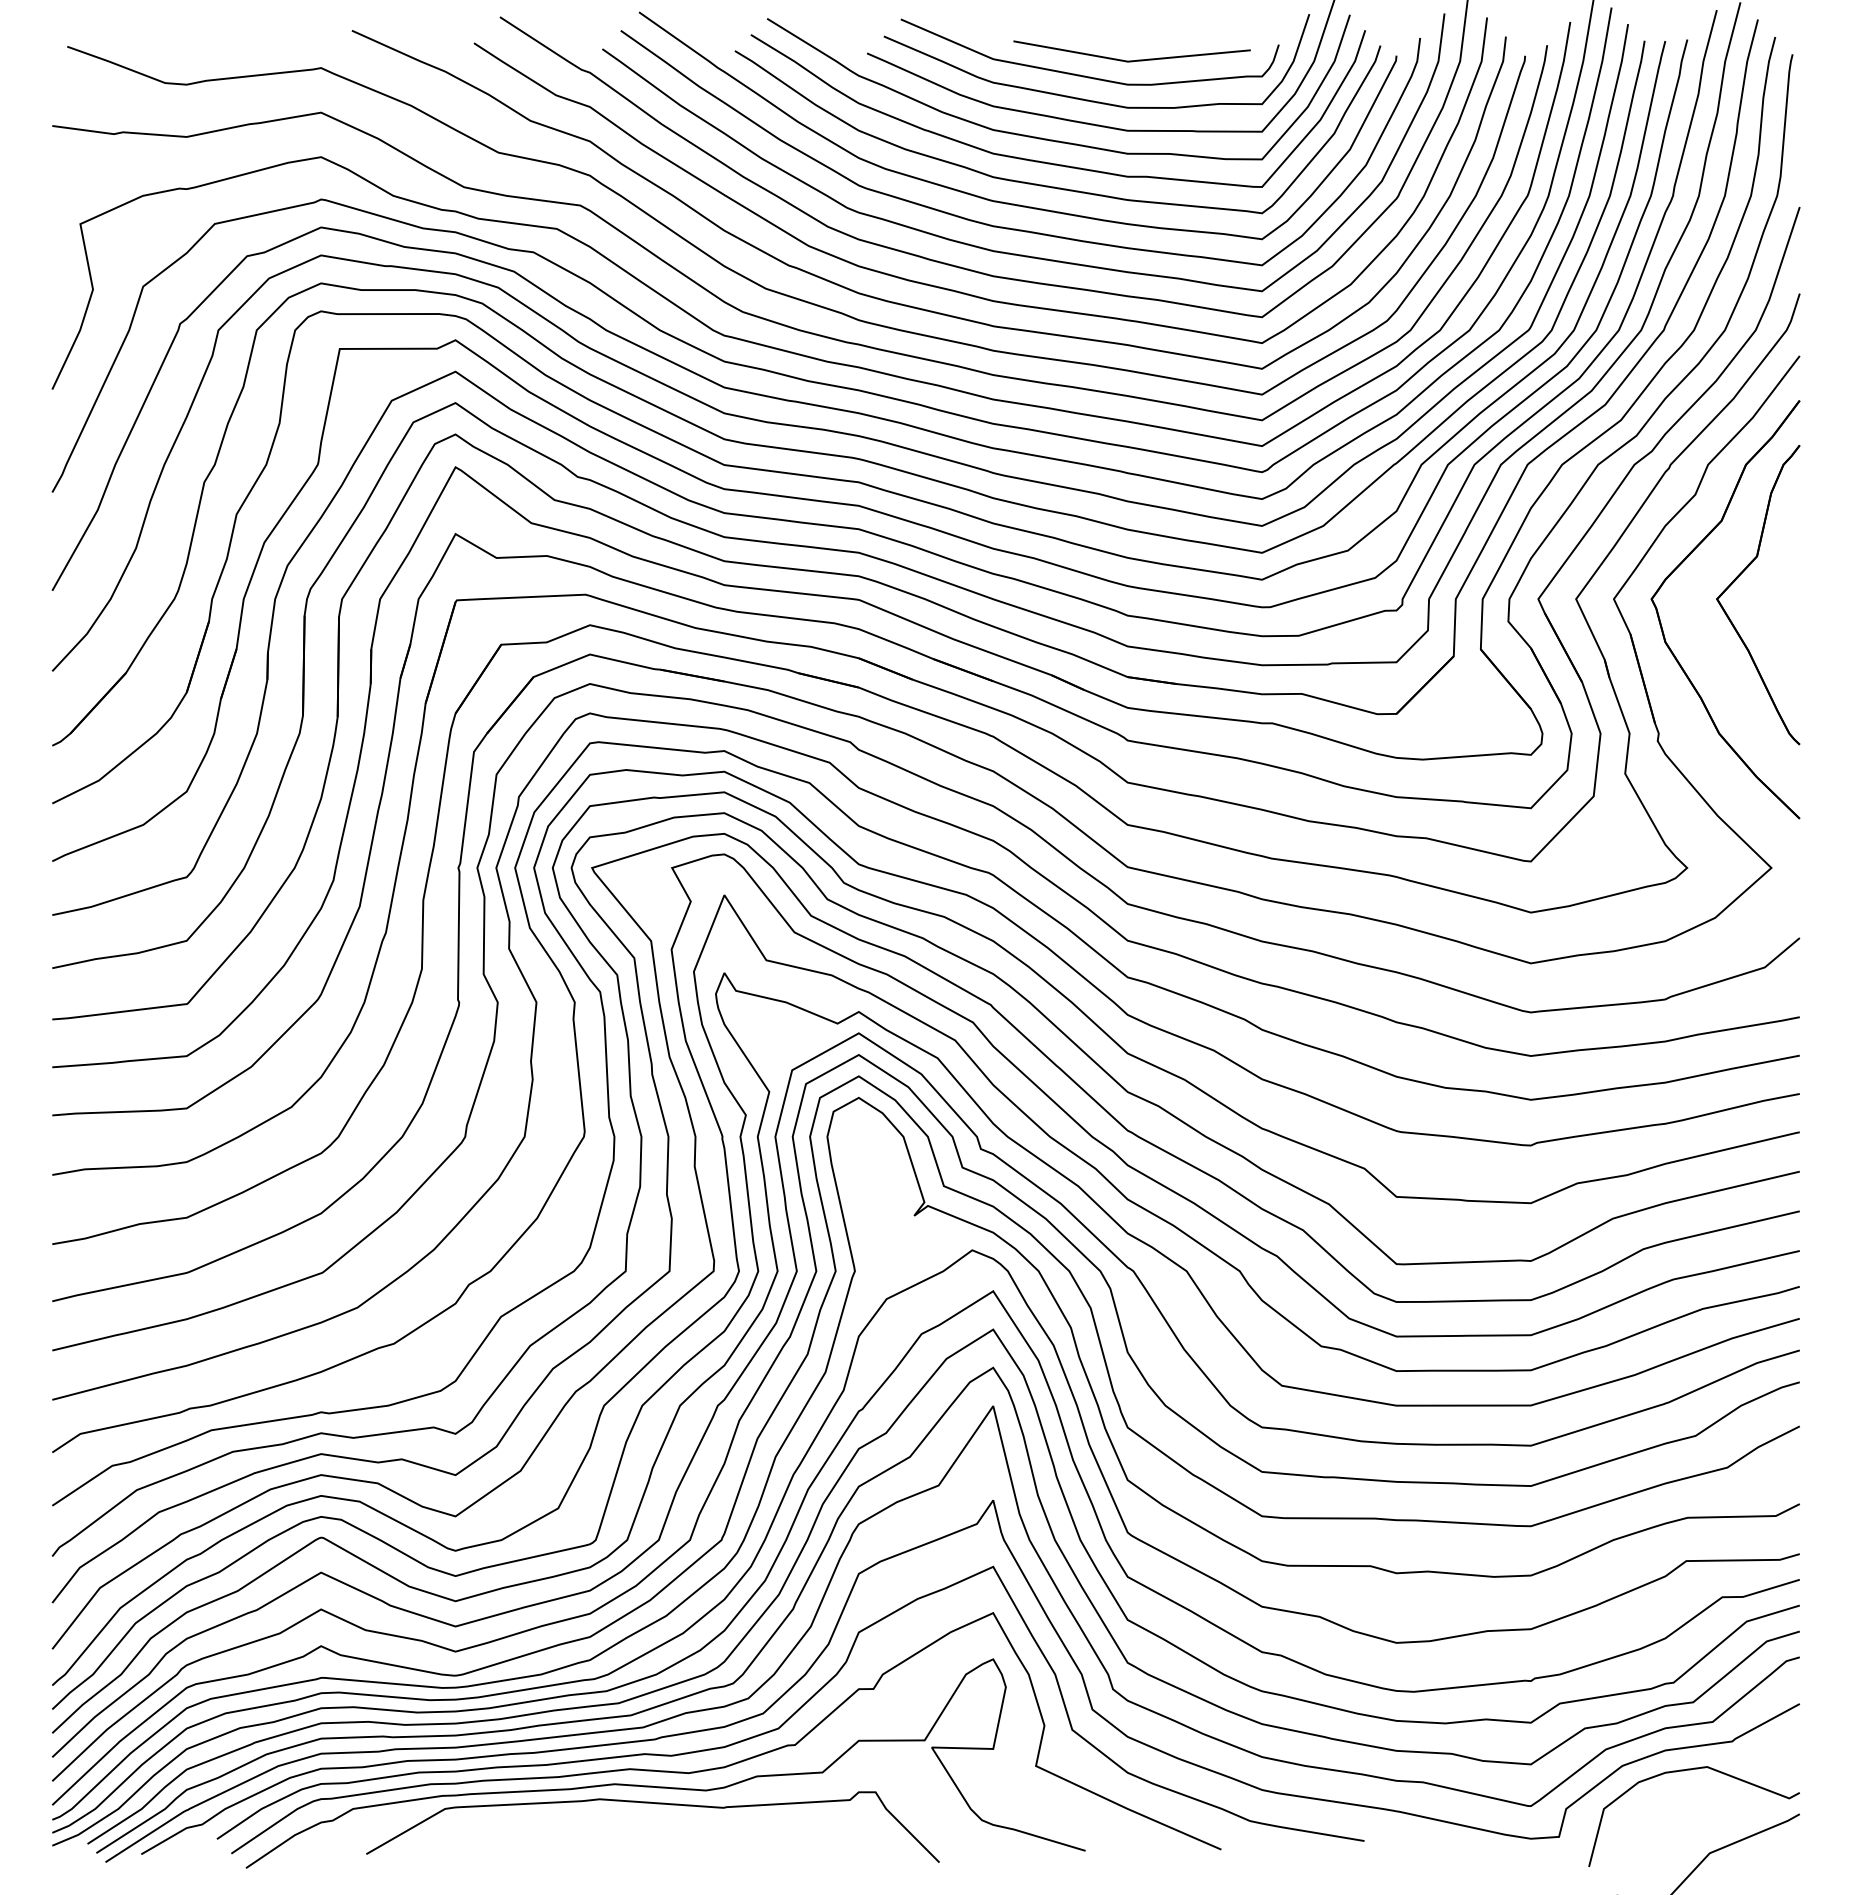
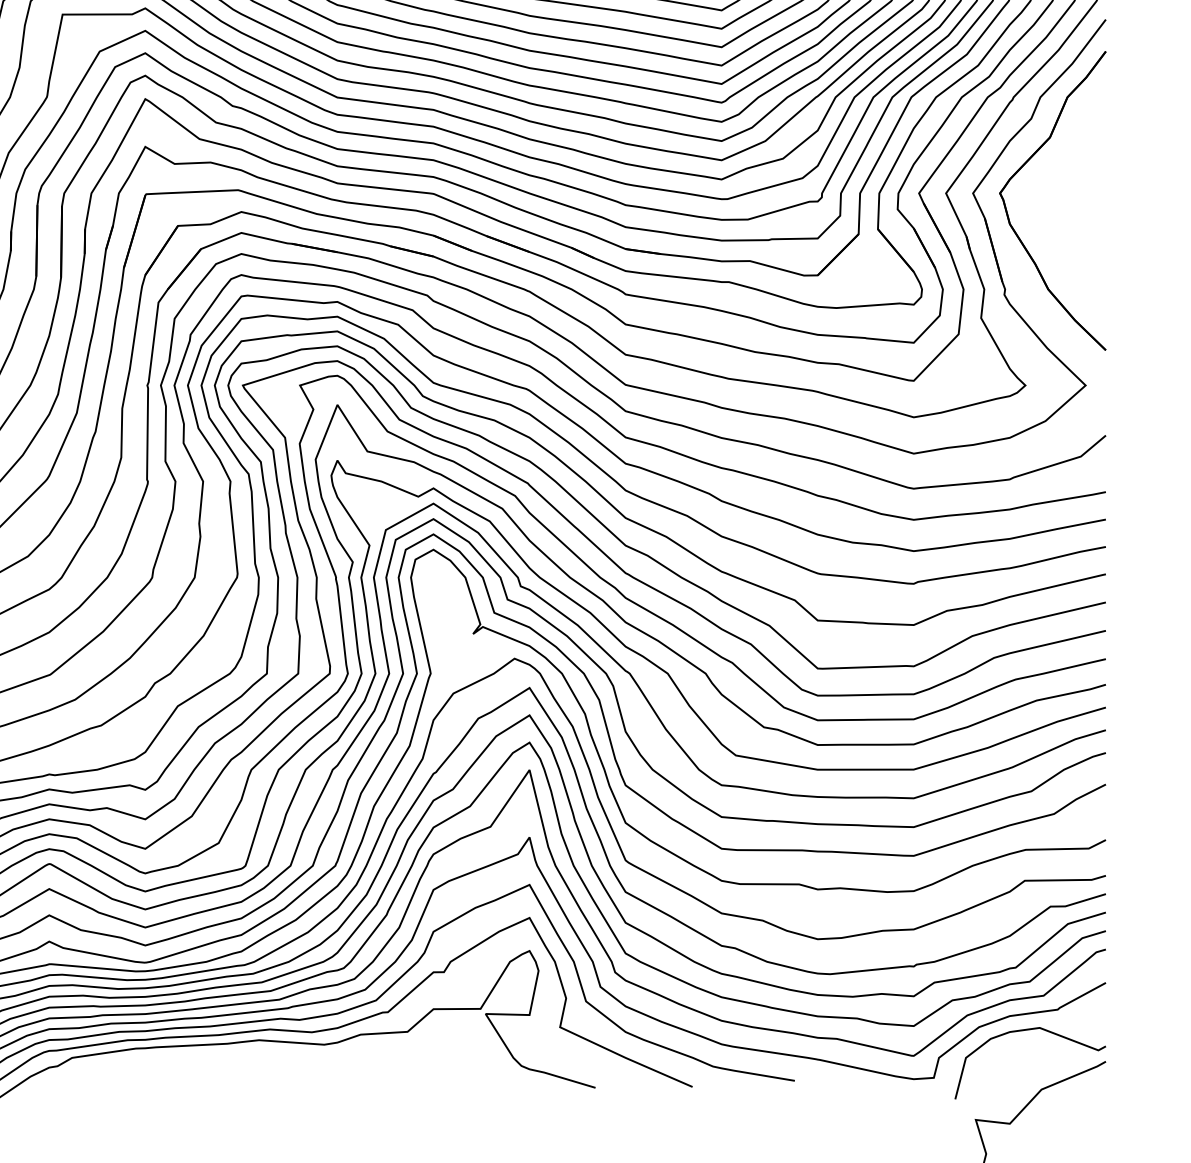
part: (1736, 580) -> (1060, 180), removed
curve: (656, 1804) -> (288, 1054), removed

